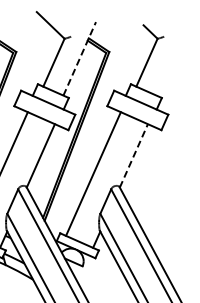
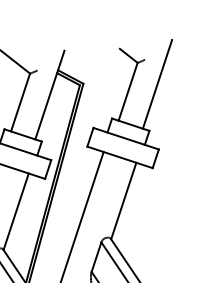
line: (79, 58) -> (49, 94), dashed -> solid
line: (172, 58) -> (157, 83), added
line: (133, 155) -> (123, 200), dashed -> solid

